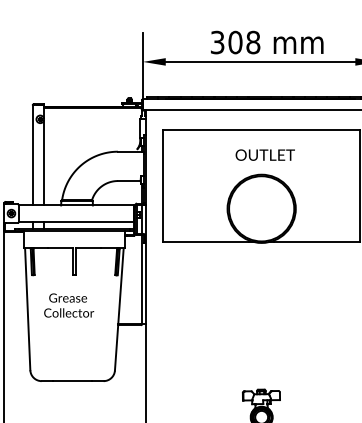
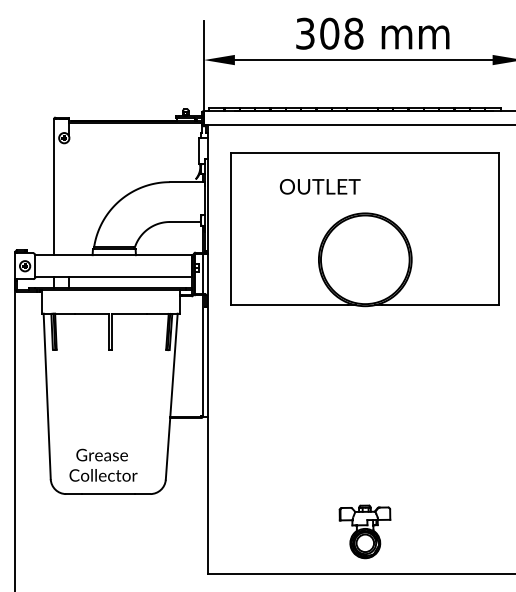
text: (264, 154) -> (319, 186), moved
line: (43, 163) -> (68, 197), removed
text: (69, 304) -> (103, 464), moved

